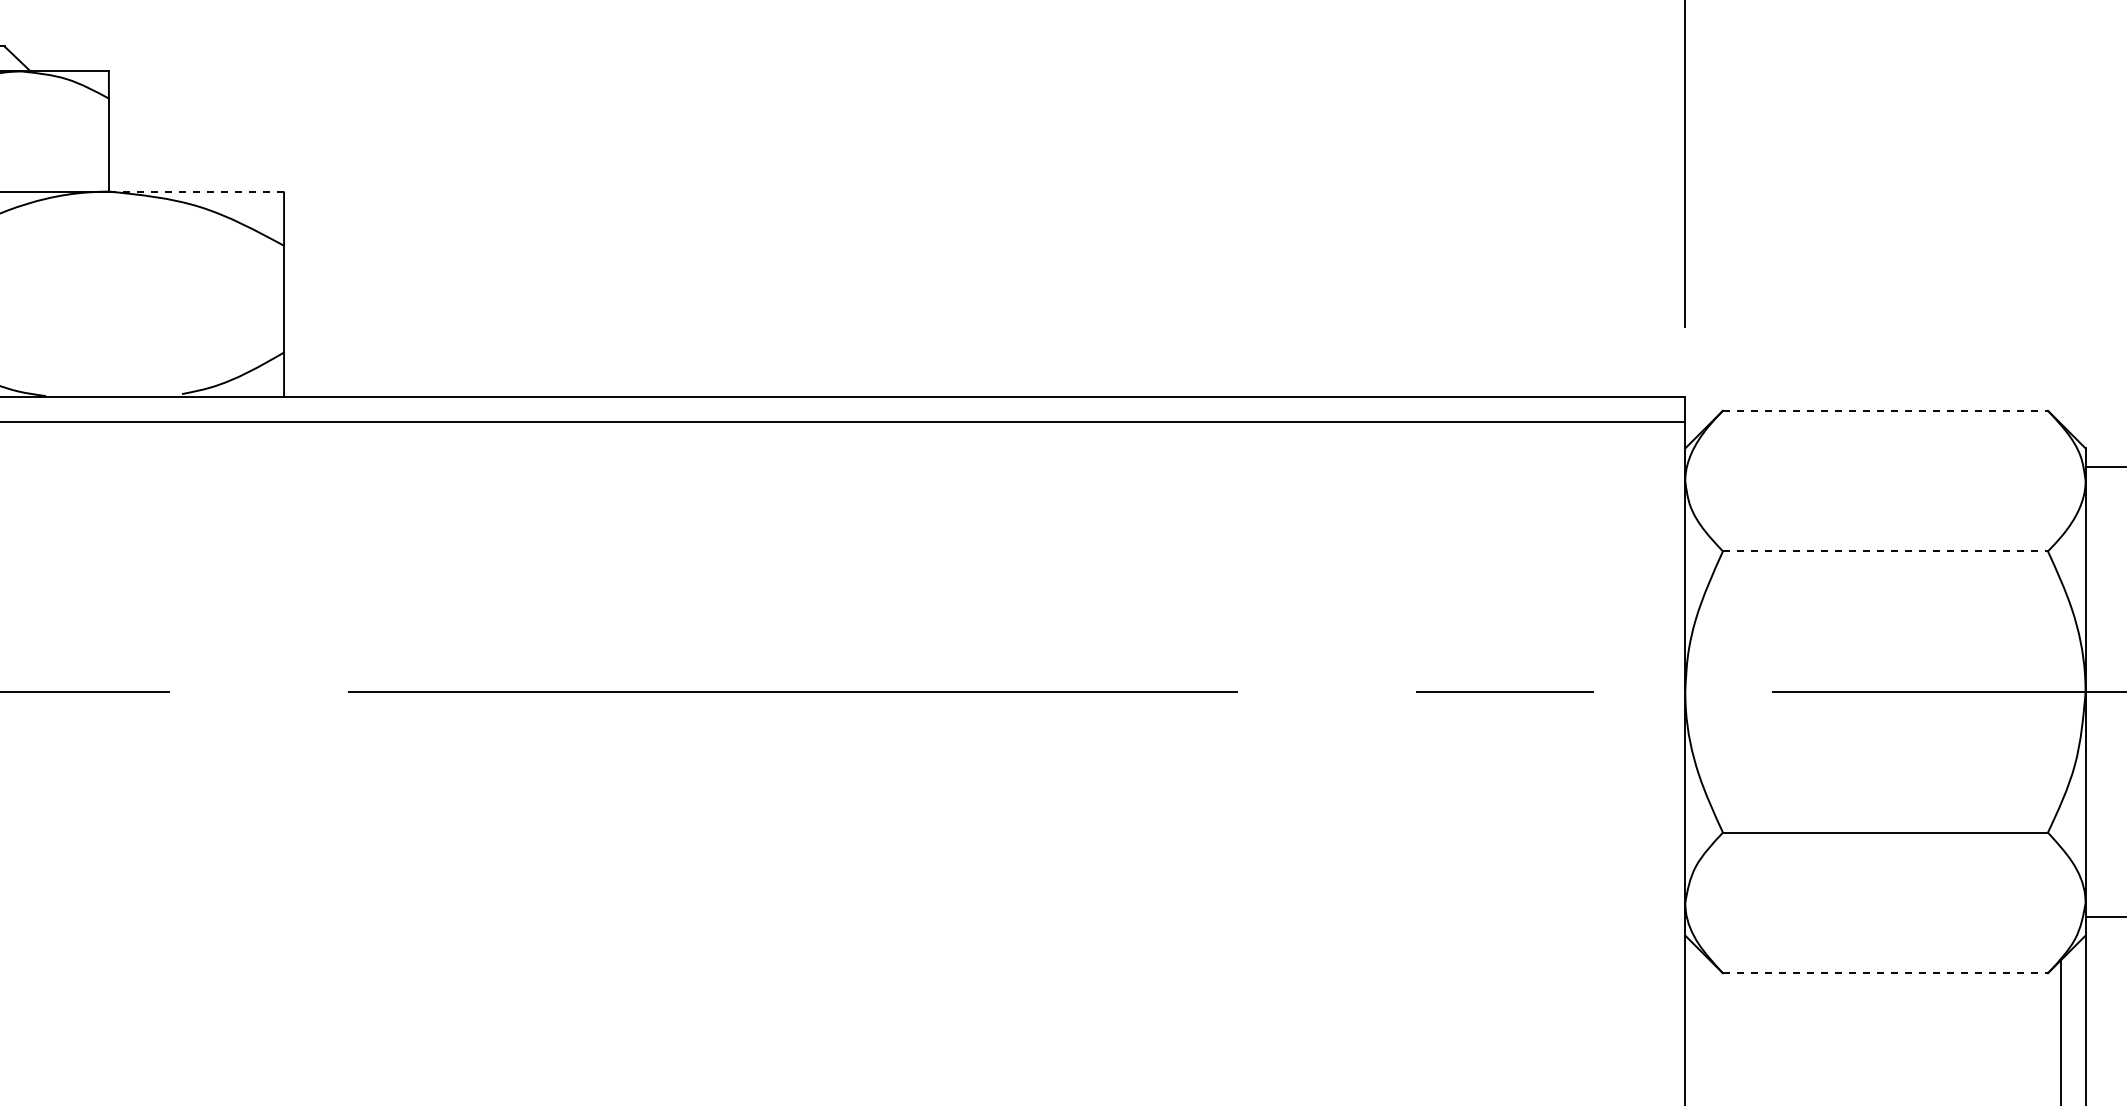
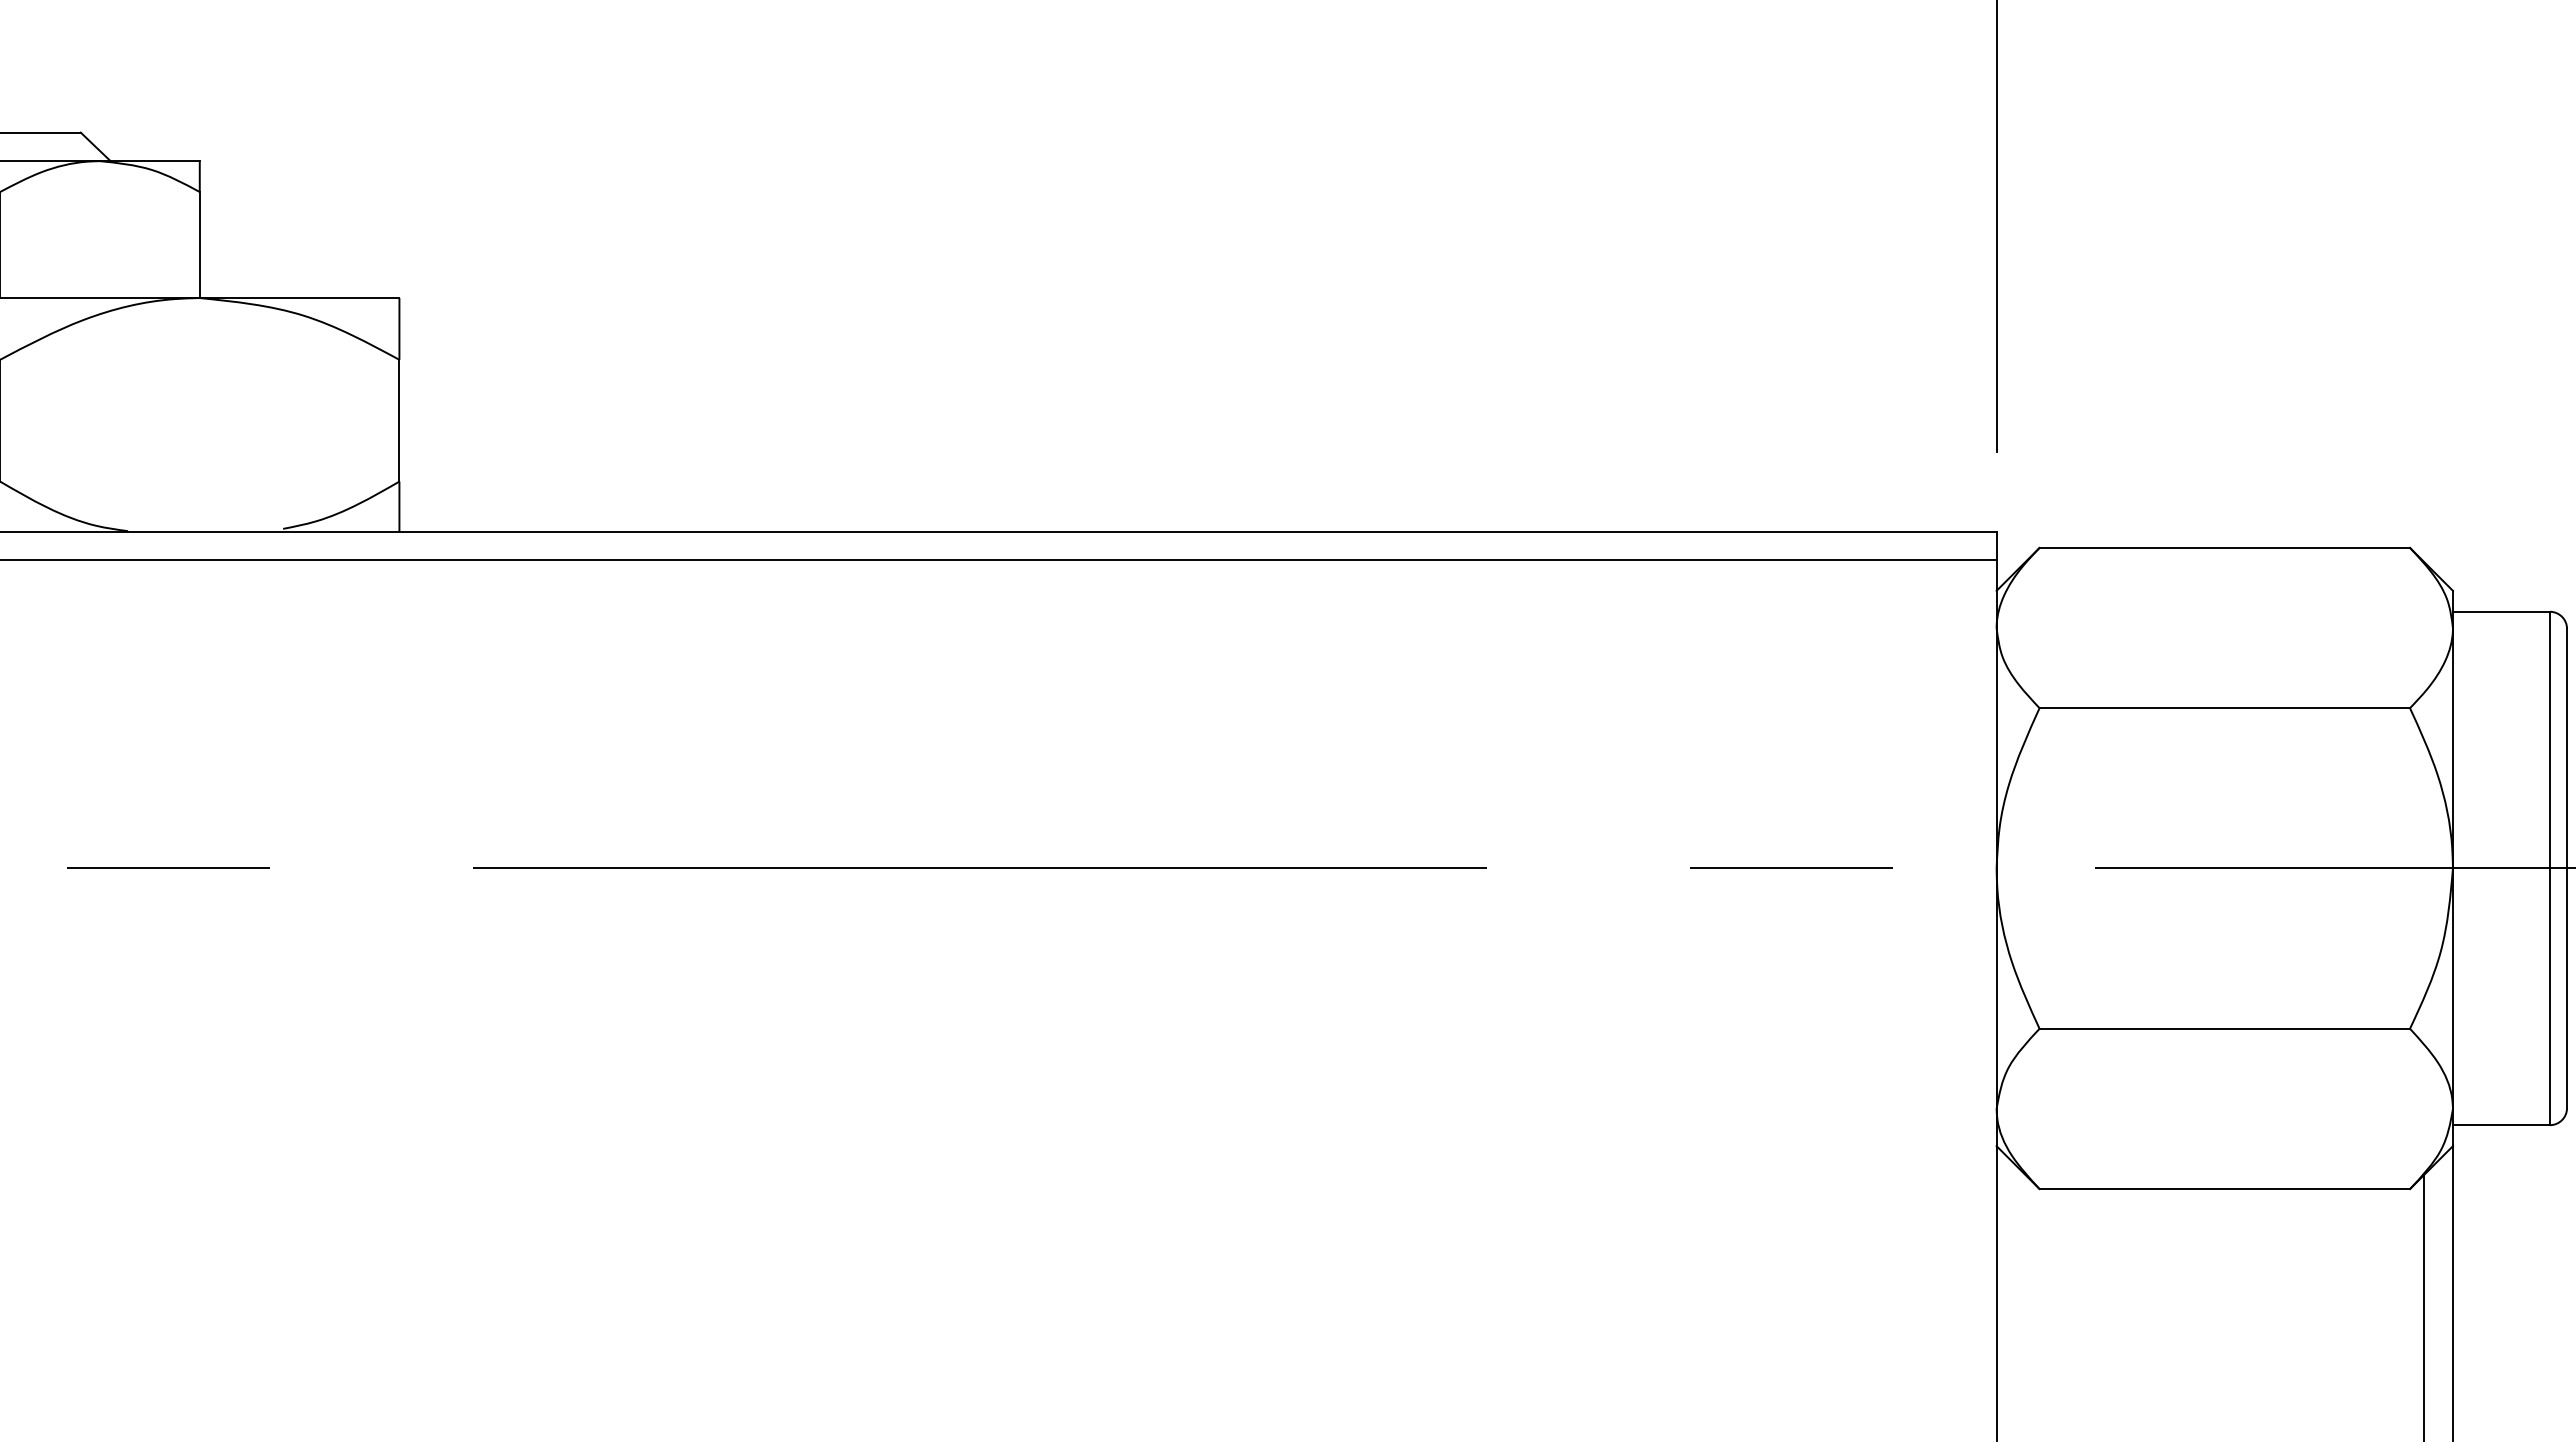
line: (196, 191) -> (299, 298), dashed -> solid
line: (1886, 410) -> (2225, 547), dashed -> solid
line: (1886, 551) -> (2225, 708), dashed -> solid
line: (1886, 973) -> (2225, 1189), dashed -> solid

